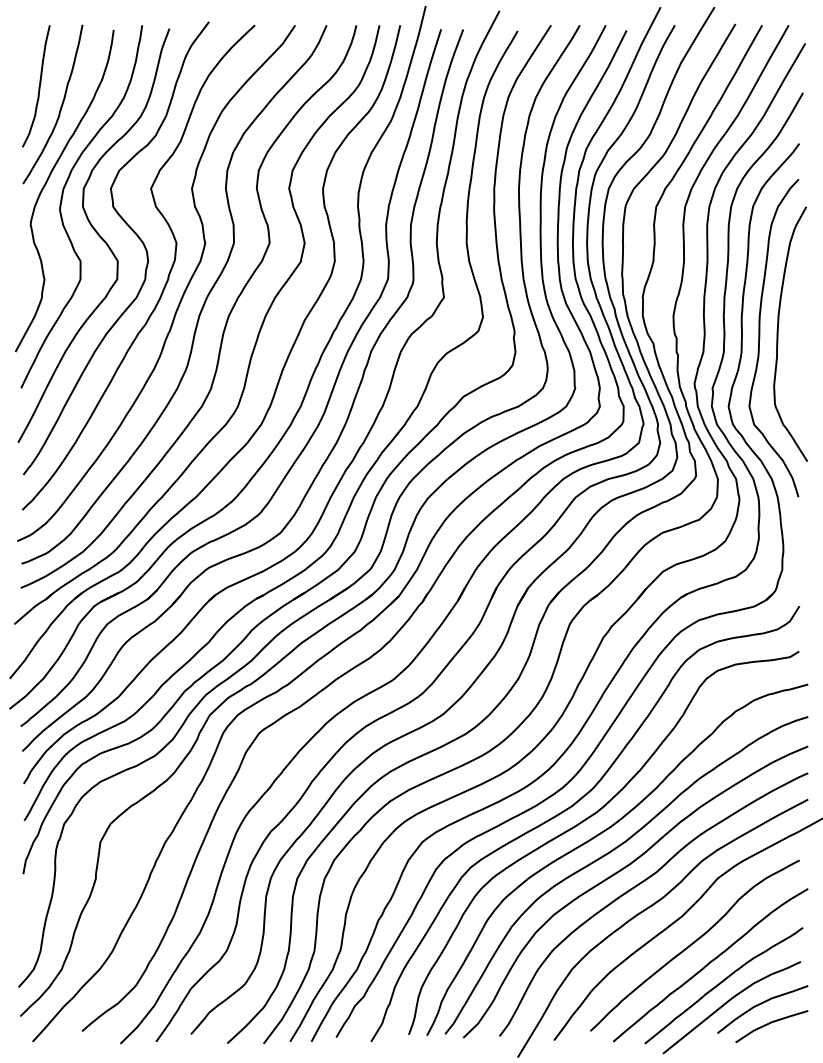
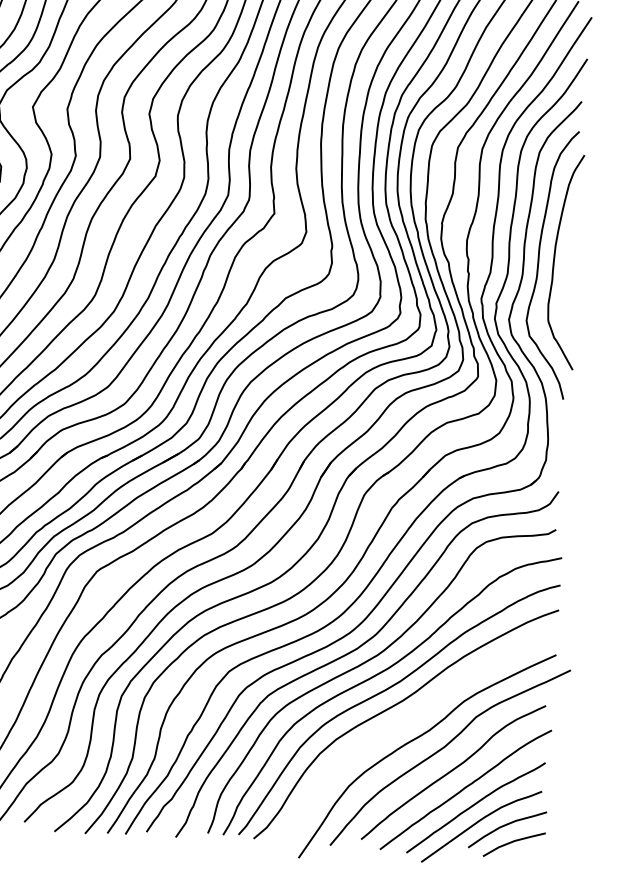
curve: (639, 885) -> (409, 719), removed

